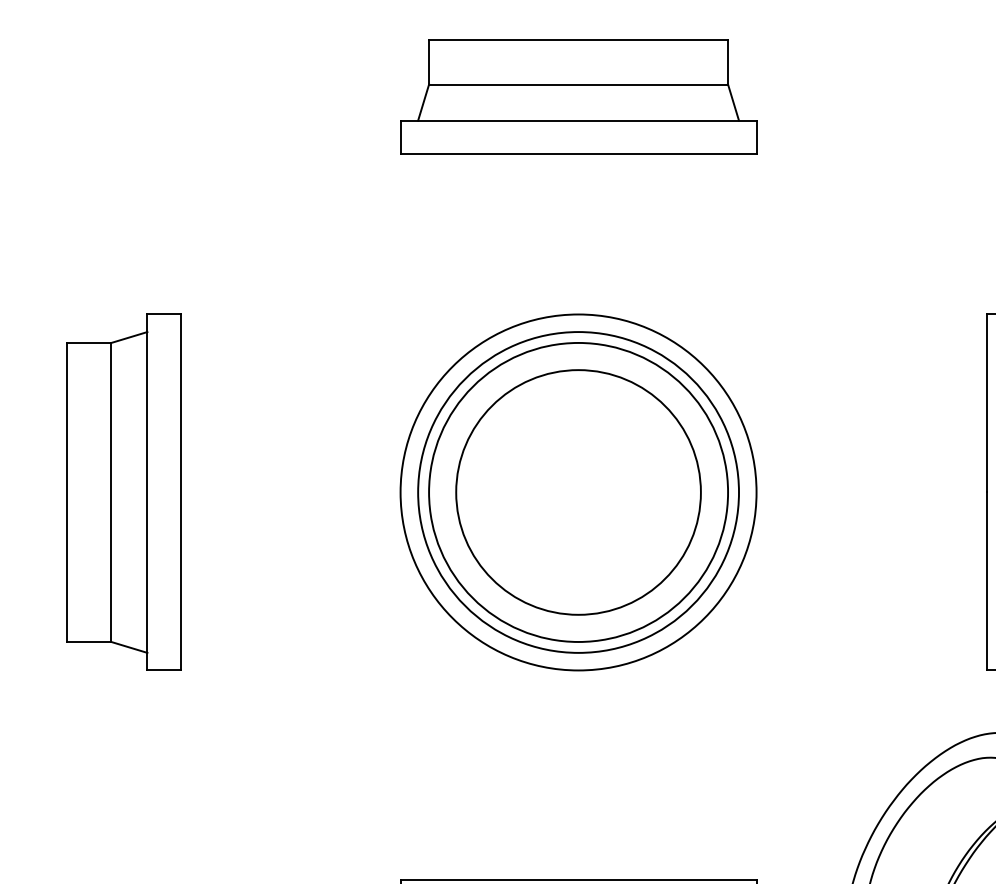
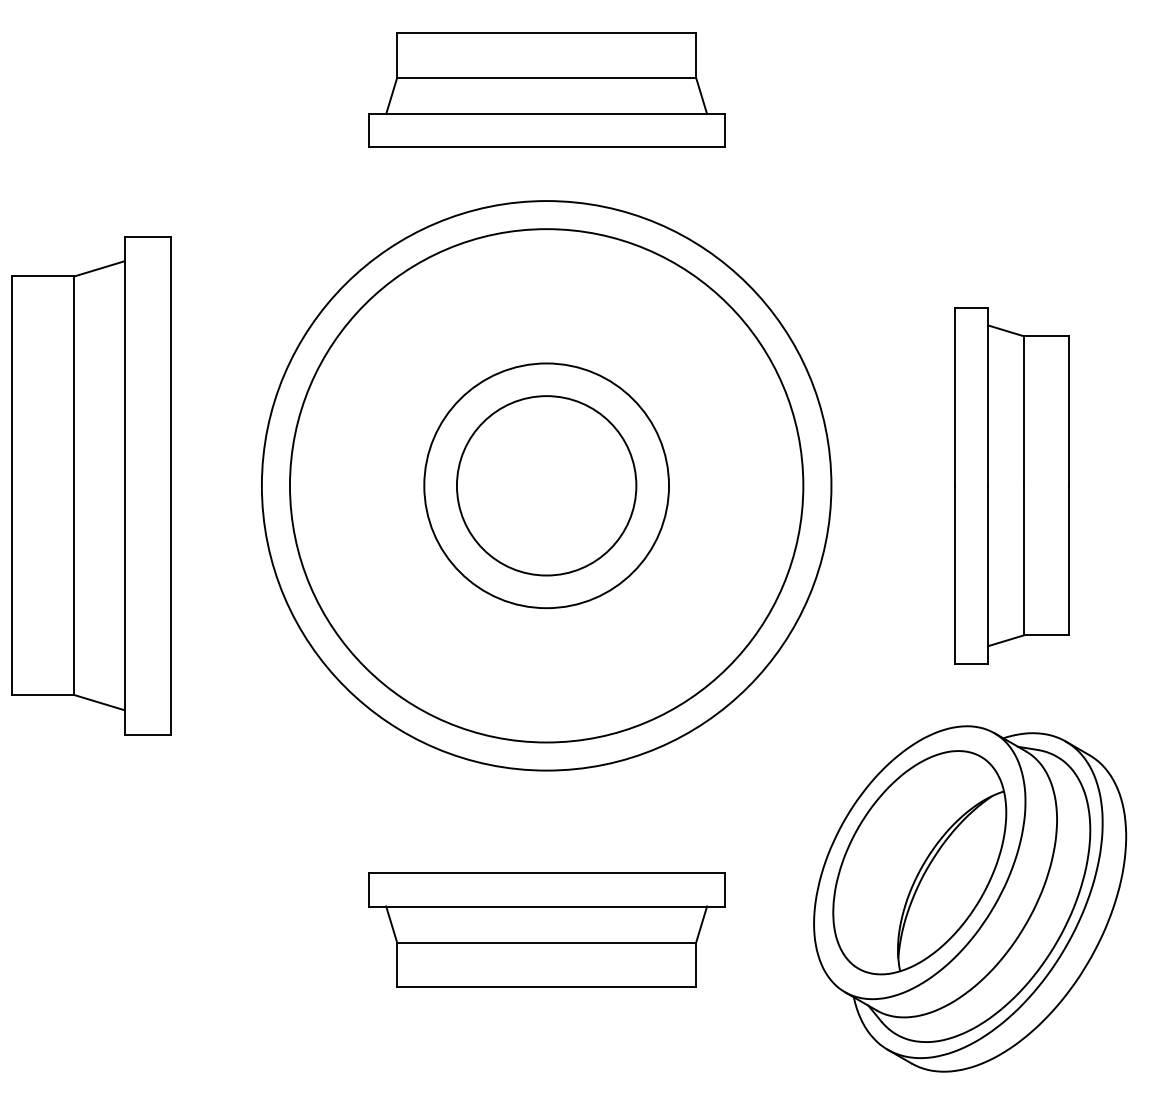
part: (123, 492) -> (91, 485), size x1.4
circle: (578, 492) -> (546, 485), size x0.6
circle: (578, 492) -> (546, 485), size x1.6
circle: (578, 492) -> (546, 485), size x1.6

